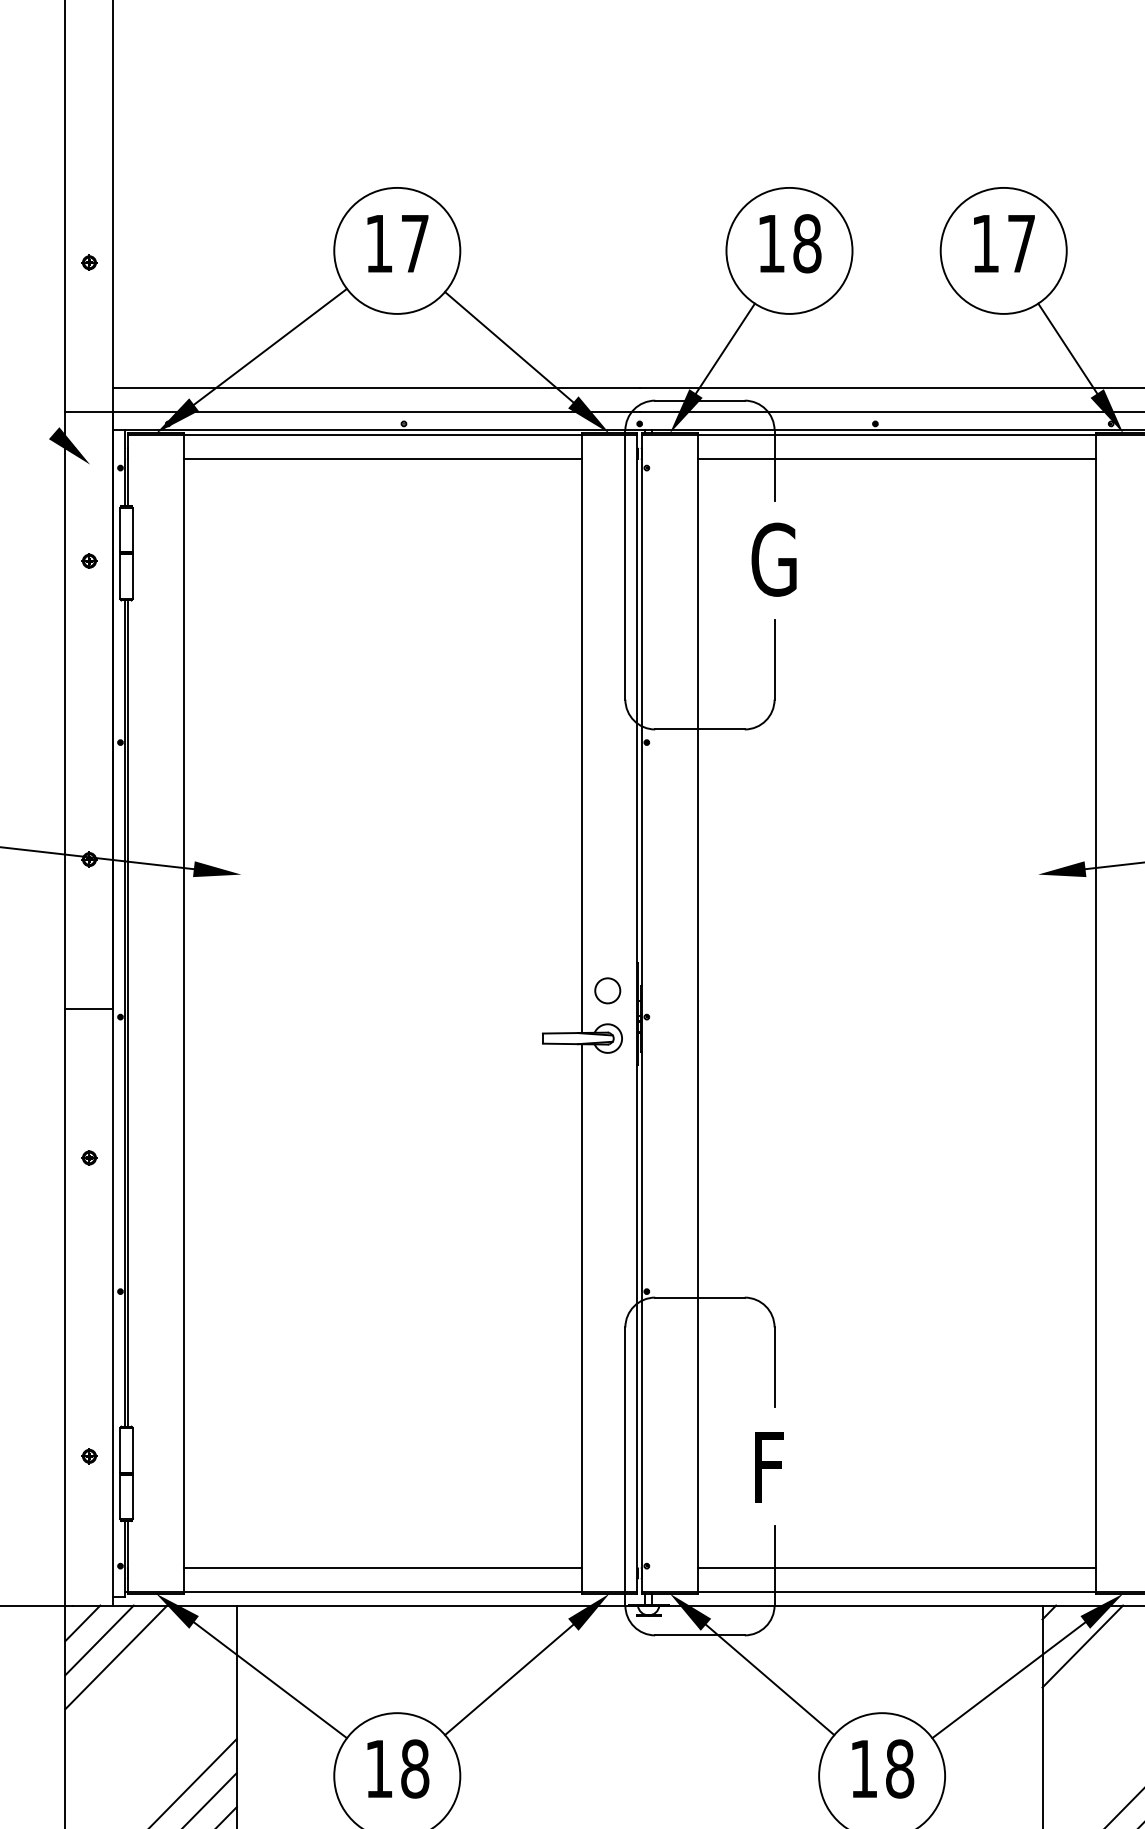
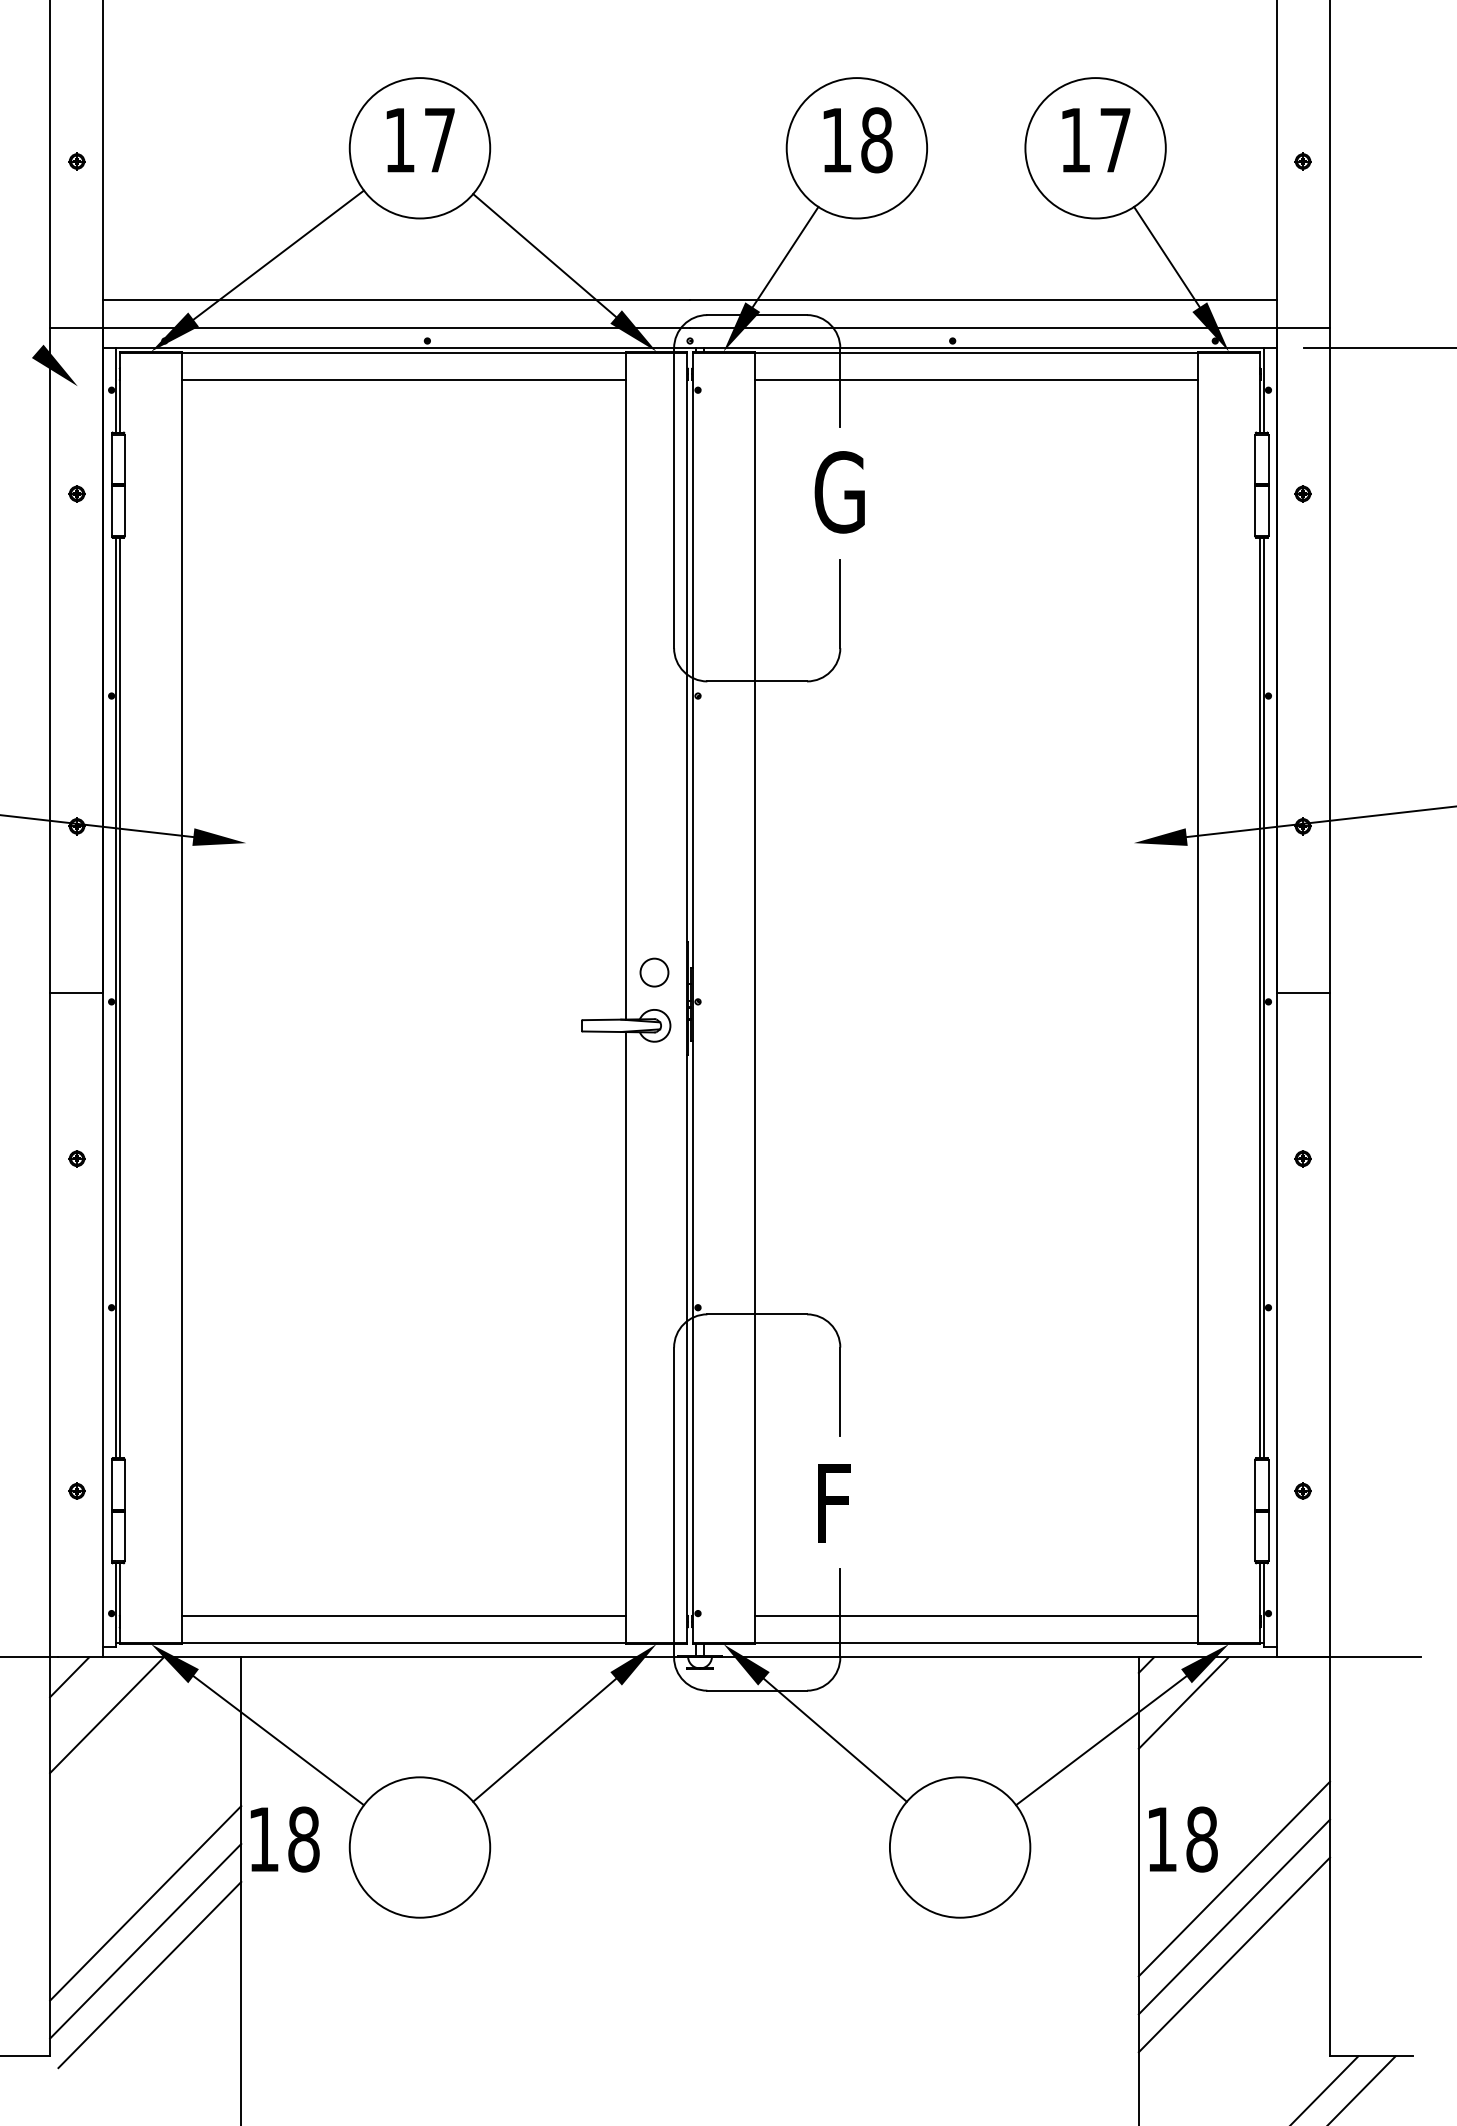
line: (99, 1640) -> (88, 1696), removed
text: (397, 1768) -> (284, 1839), moved
text: (883, 1768) -> (1183, 1839), moved

